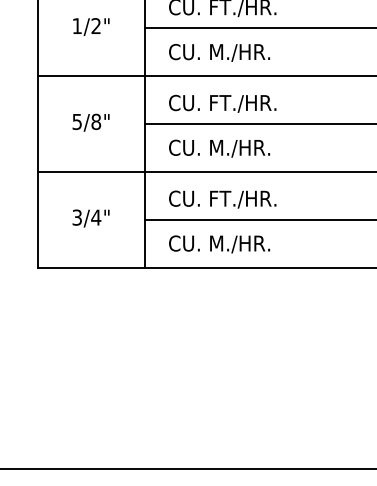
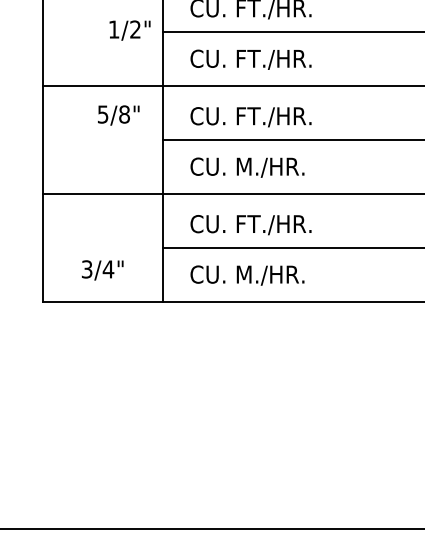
text: (90, 26) -> (129, 30), moved
text: (244, 52) -> (275, 59), CU. M./HR. -> CU. FT./HR.
text: (90, 122) -> (118, 115), moved
text: (90, 218) -> (102, 270), moved

